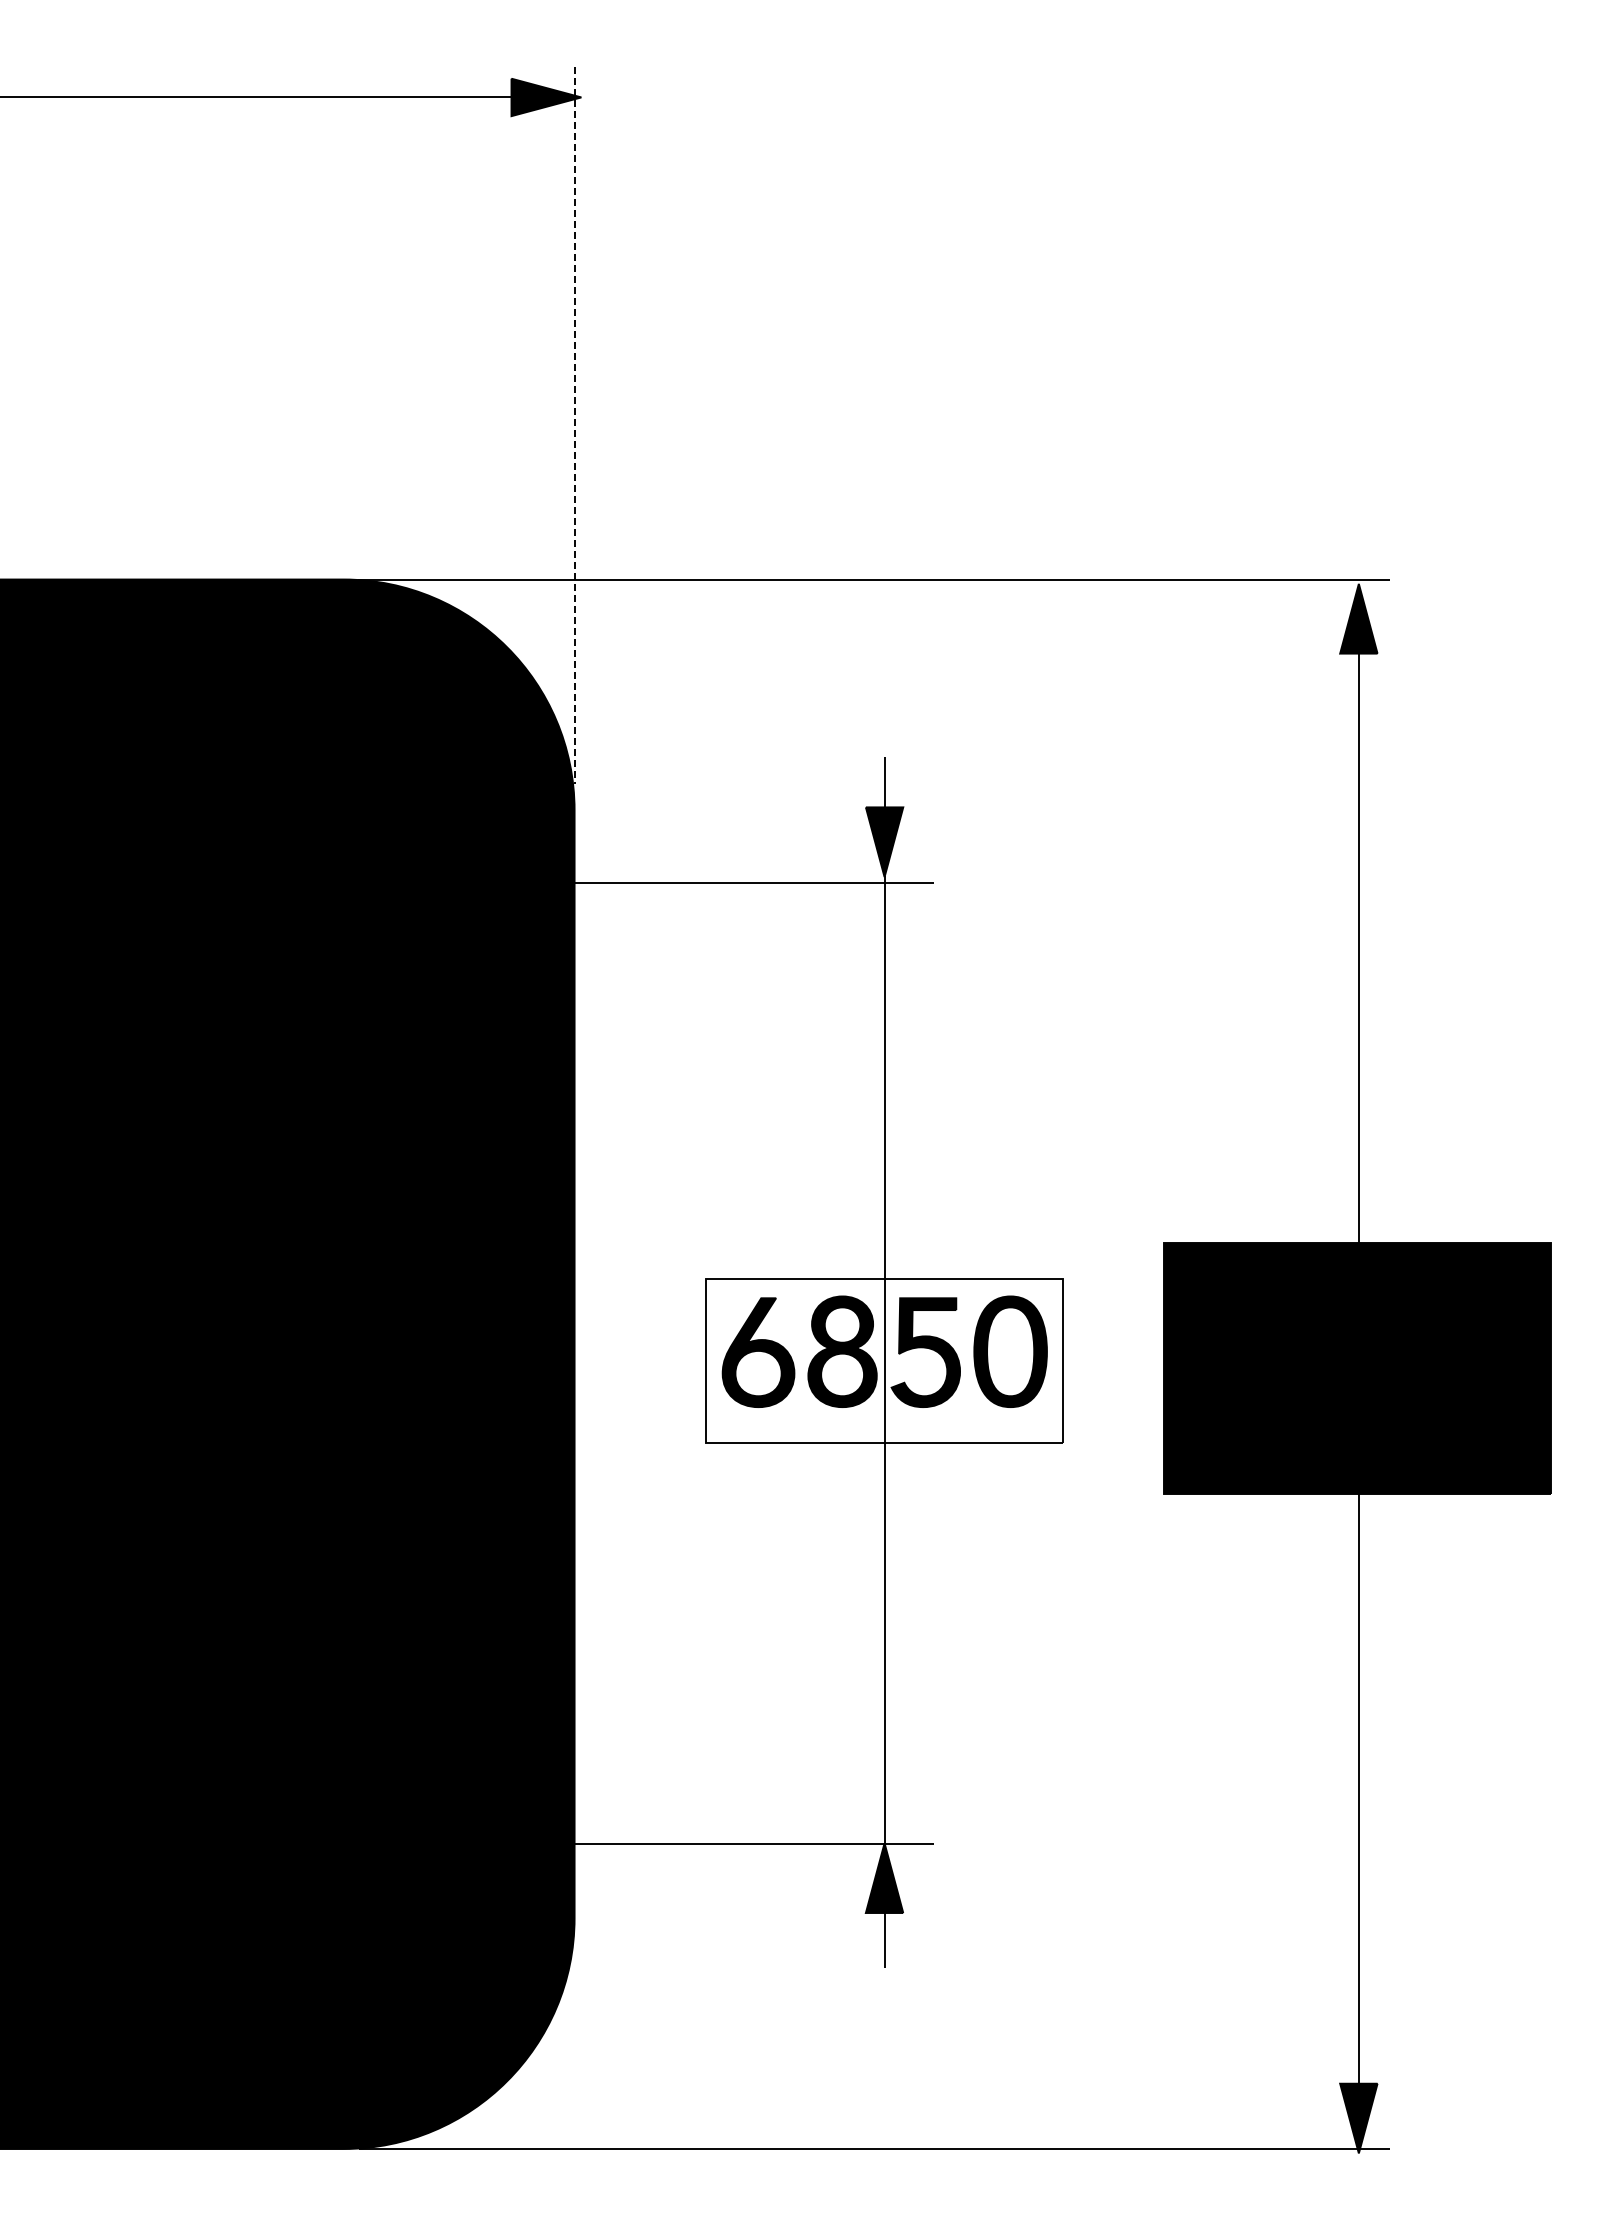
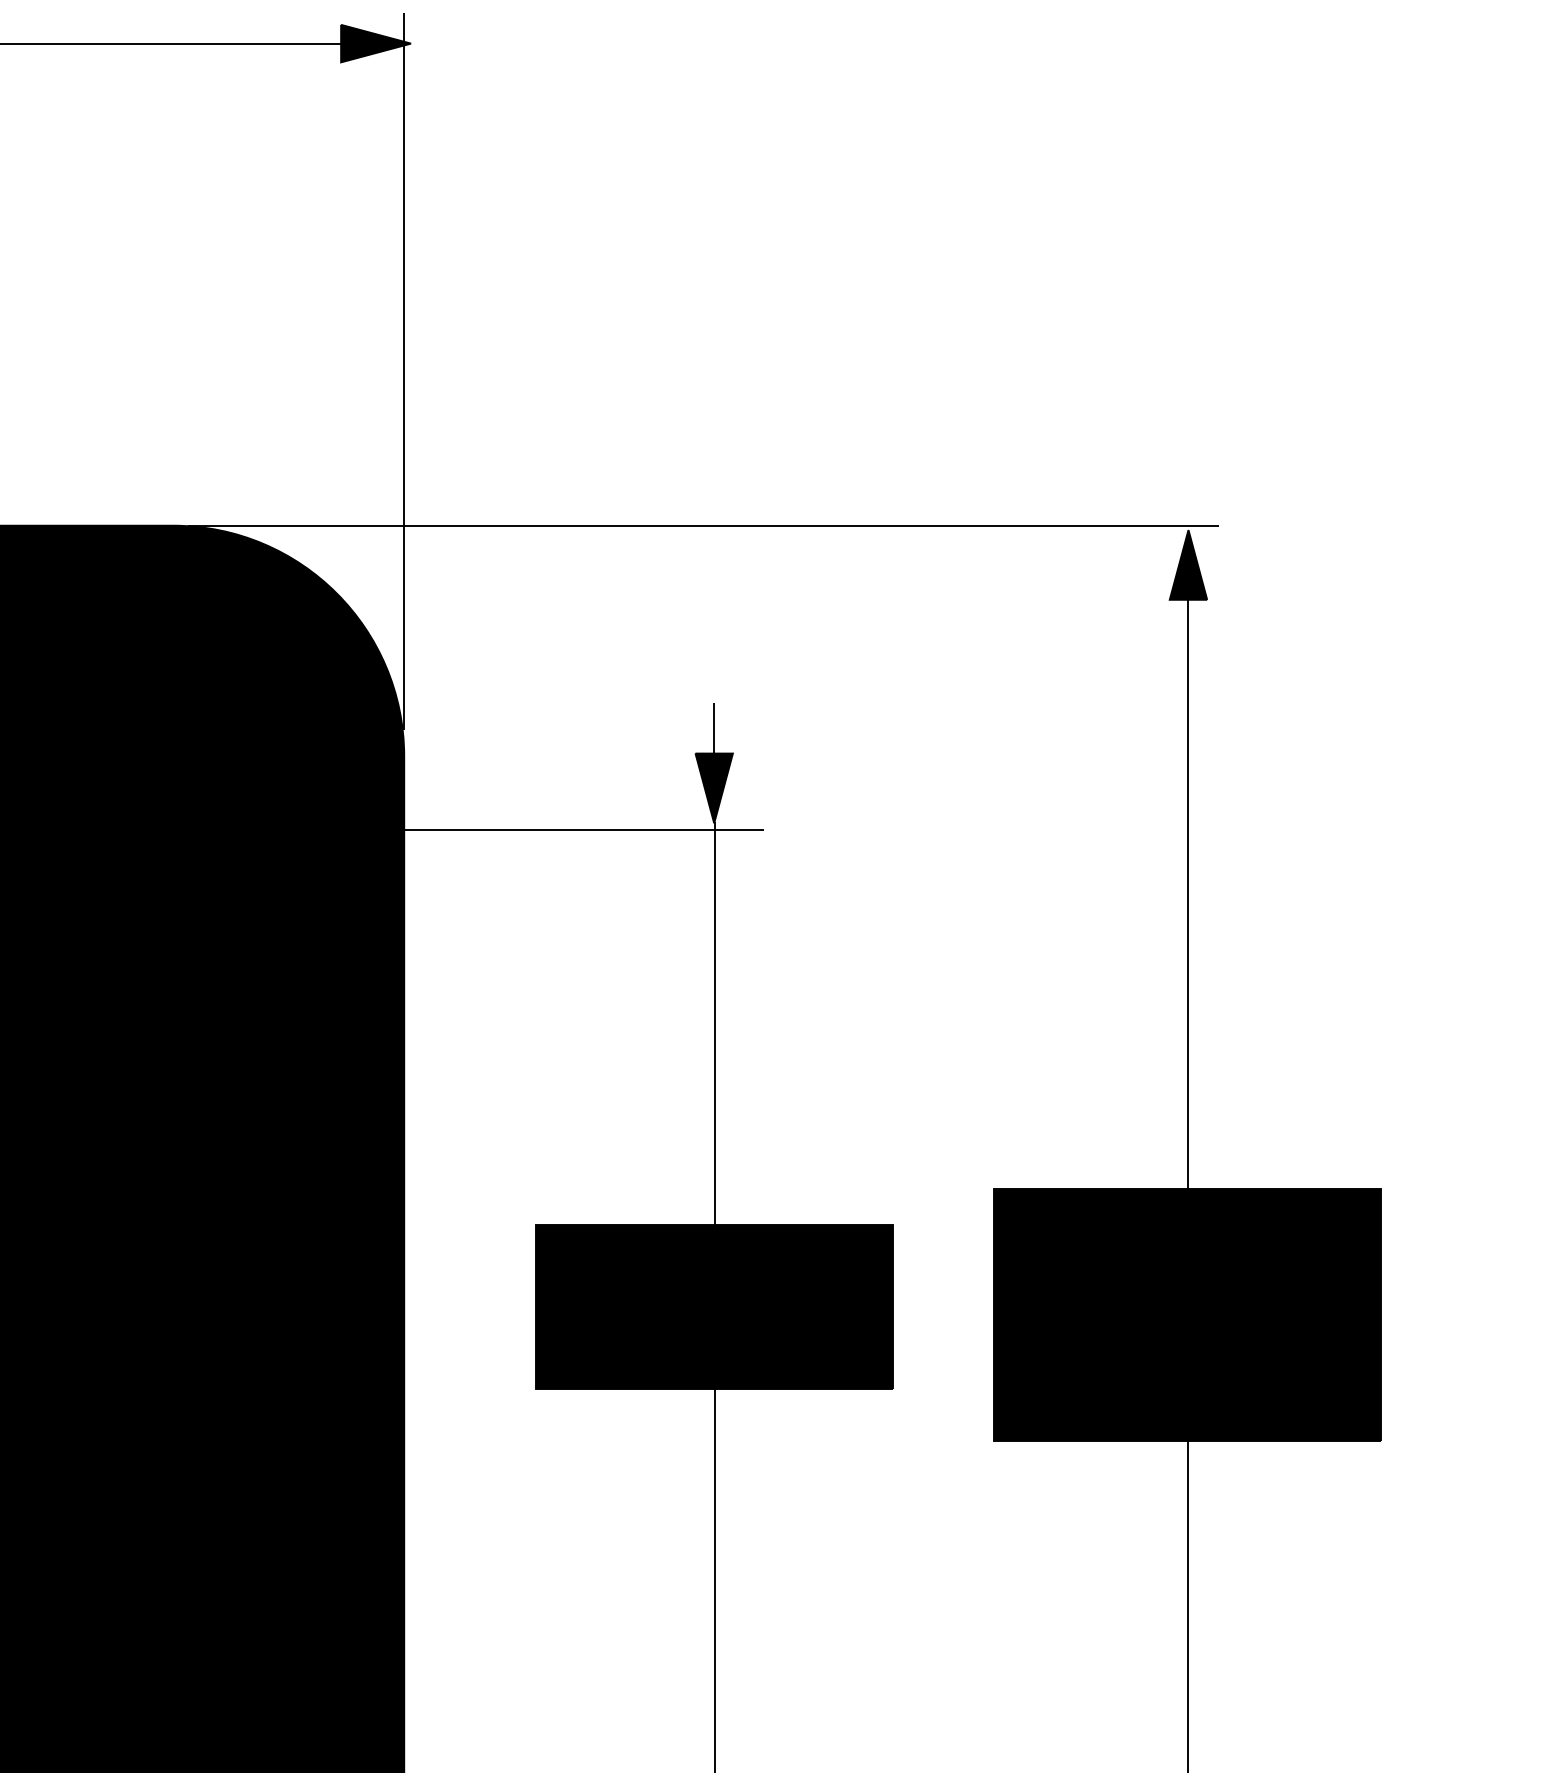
line: (574, 425) -> (404, 371), dashed -> solid
fill: (884, 1360) -> (714, 1306), added

